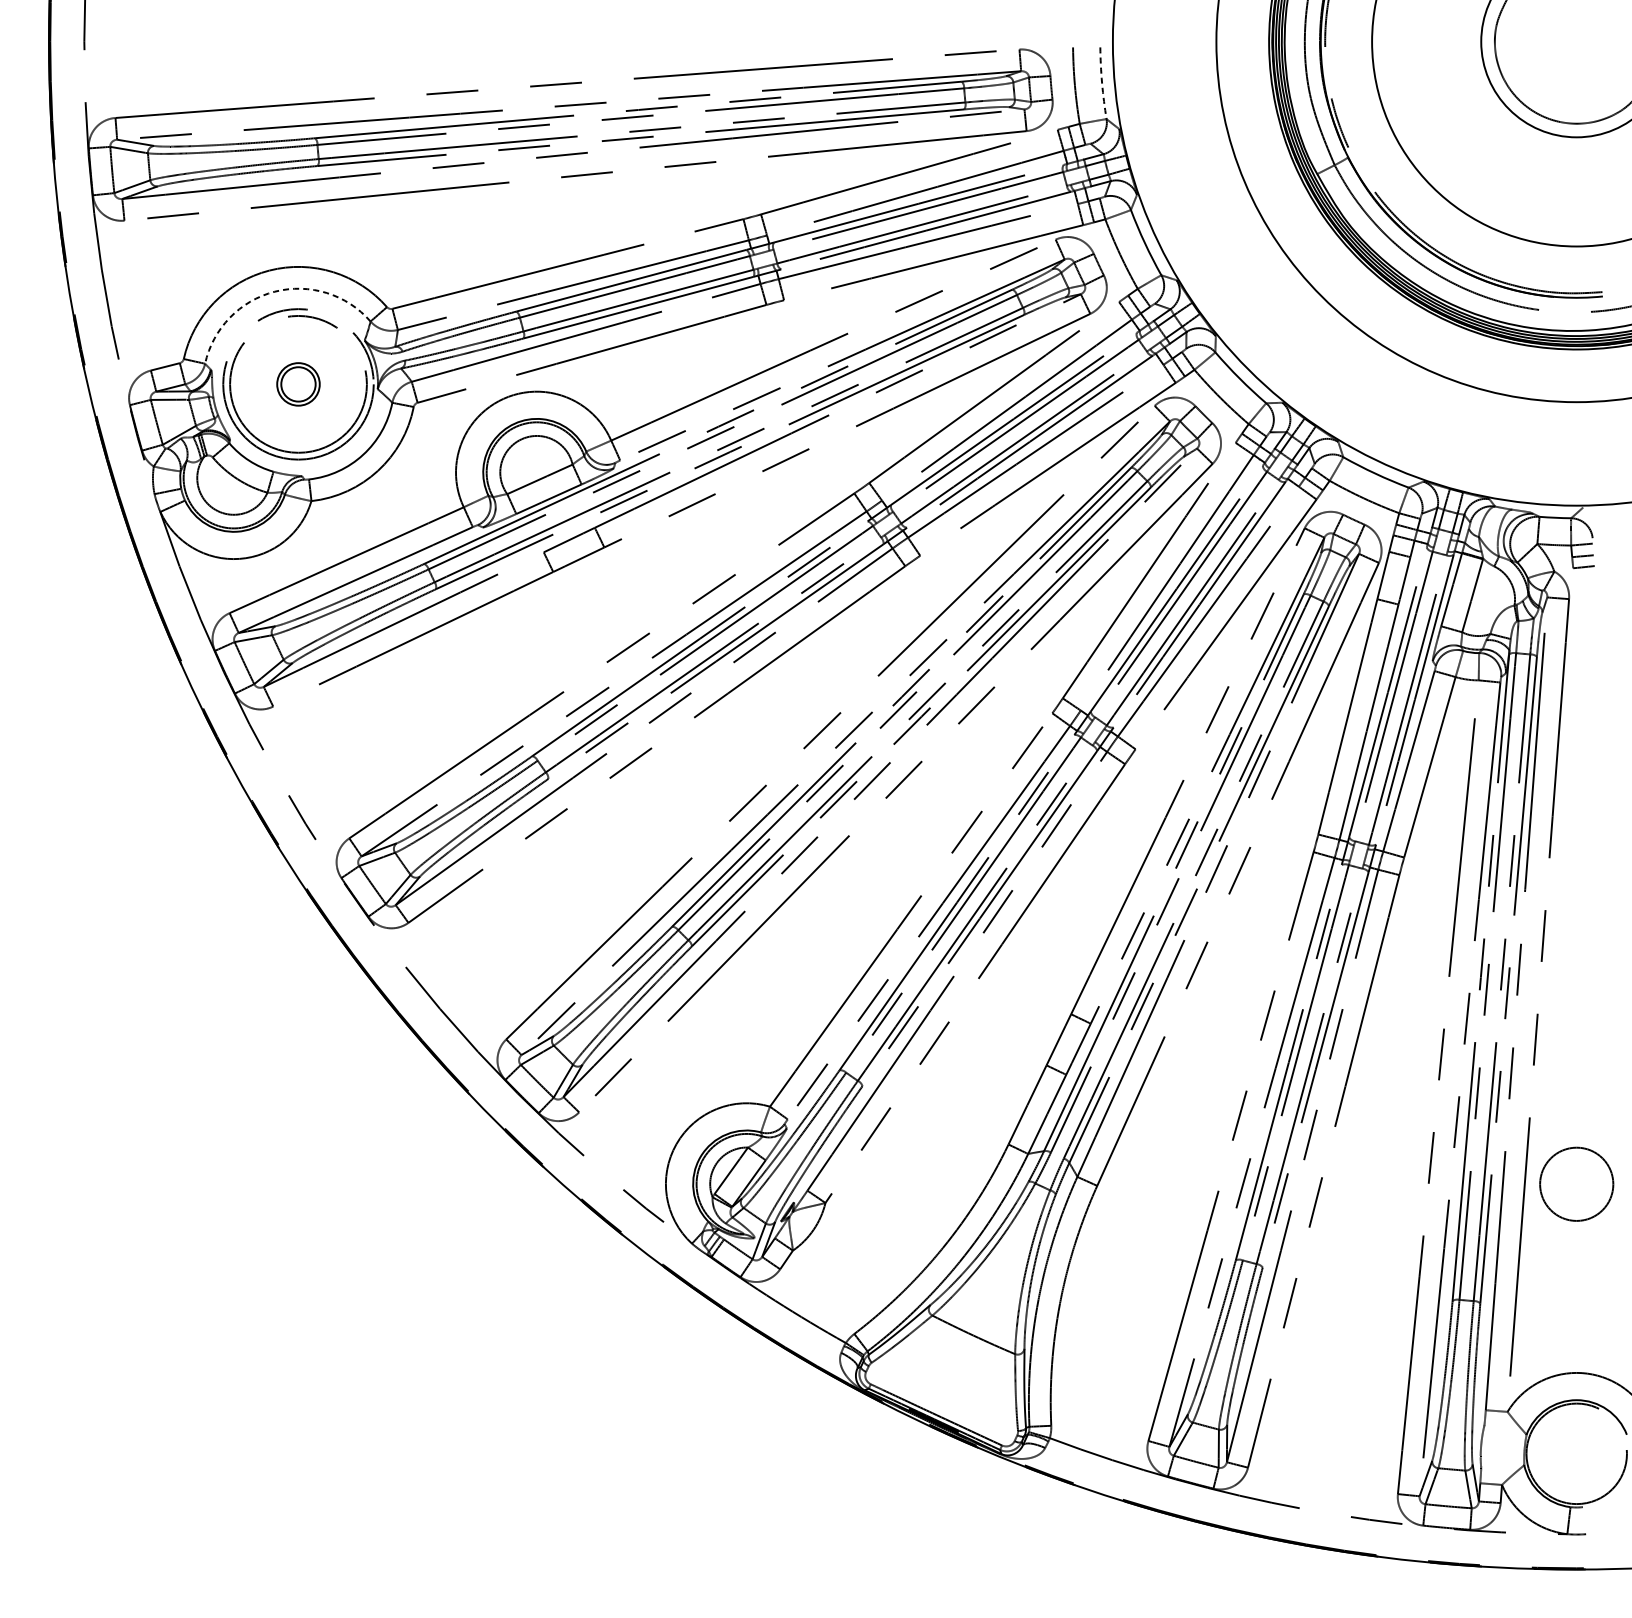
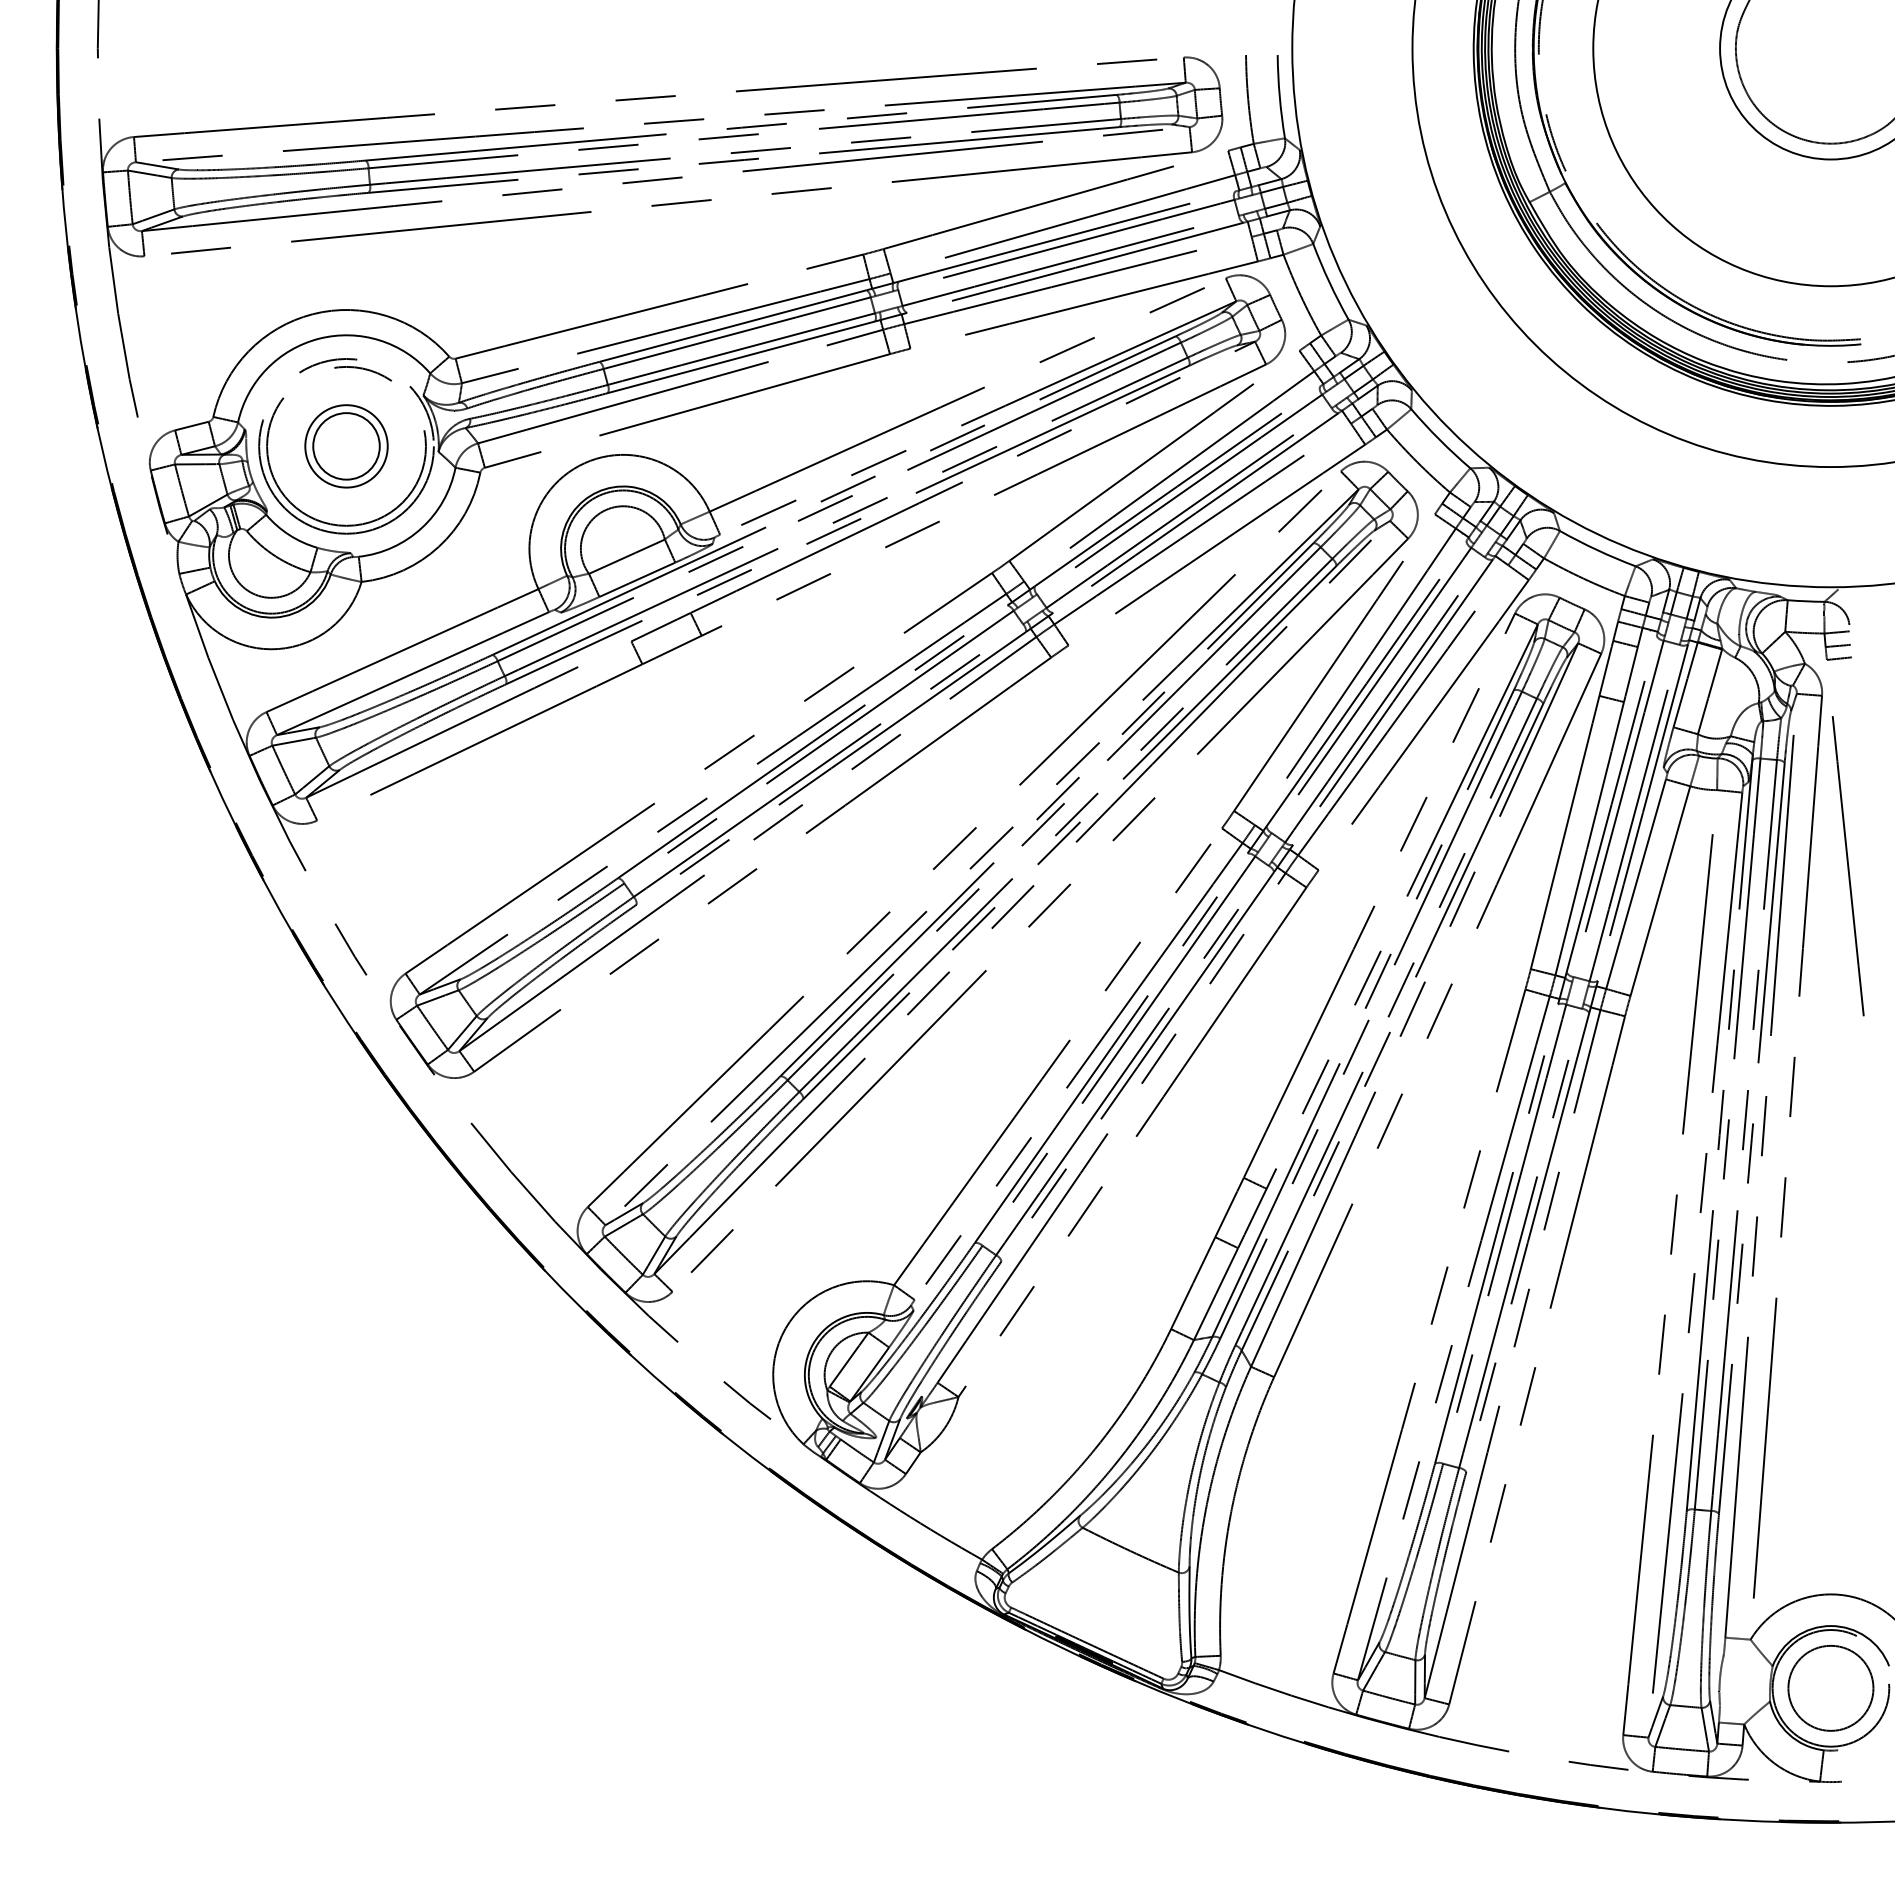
arc: (1101, 83) -> (1279, 96), dashed -> solid
arc: (275, 291) -> (319, 338), dashed -> solid
part: (298, 384) -> (346, 446), size x1.67
line: (1590, 746) -> (1847, 866), added
circle: (1576, 1184) -> (1830, 1688), moved

